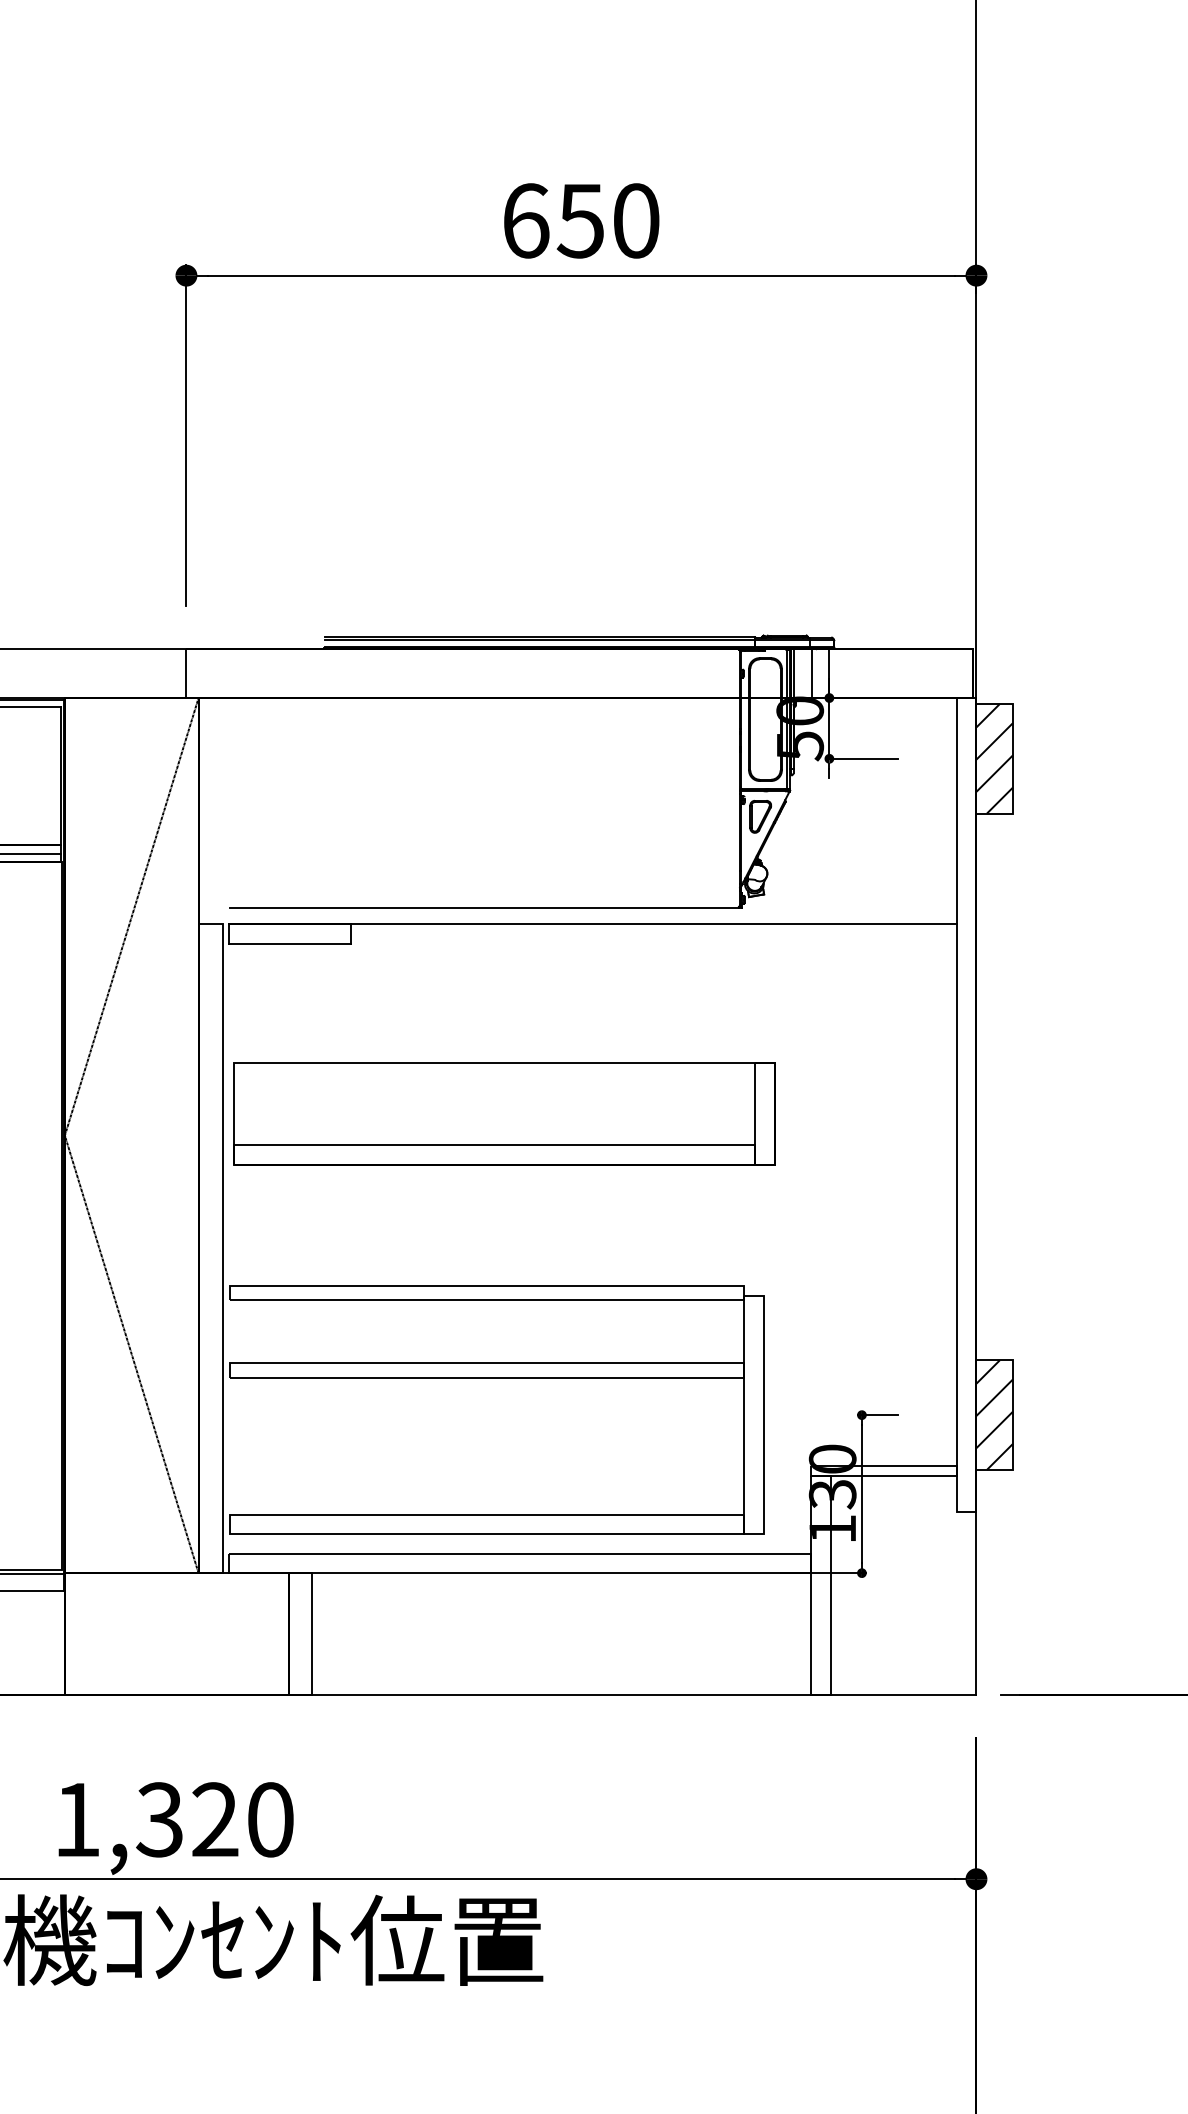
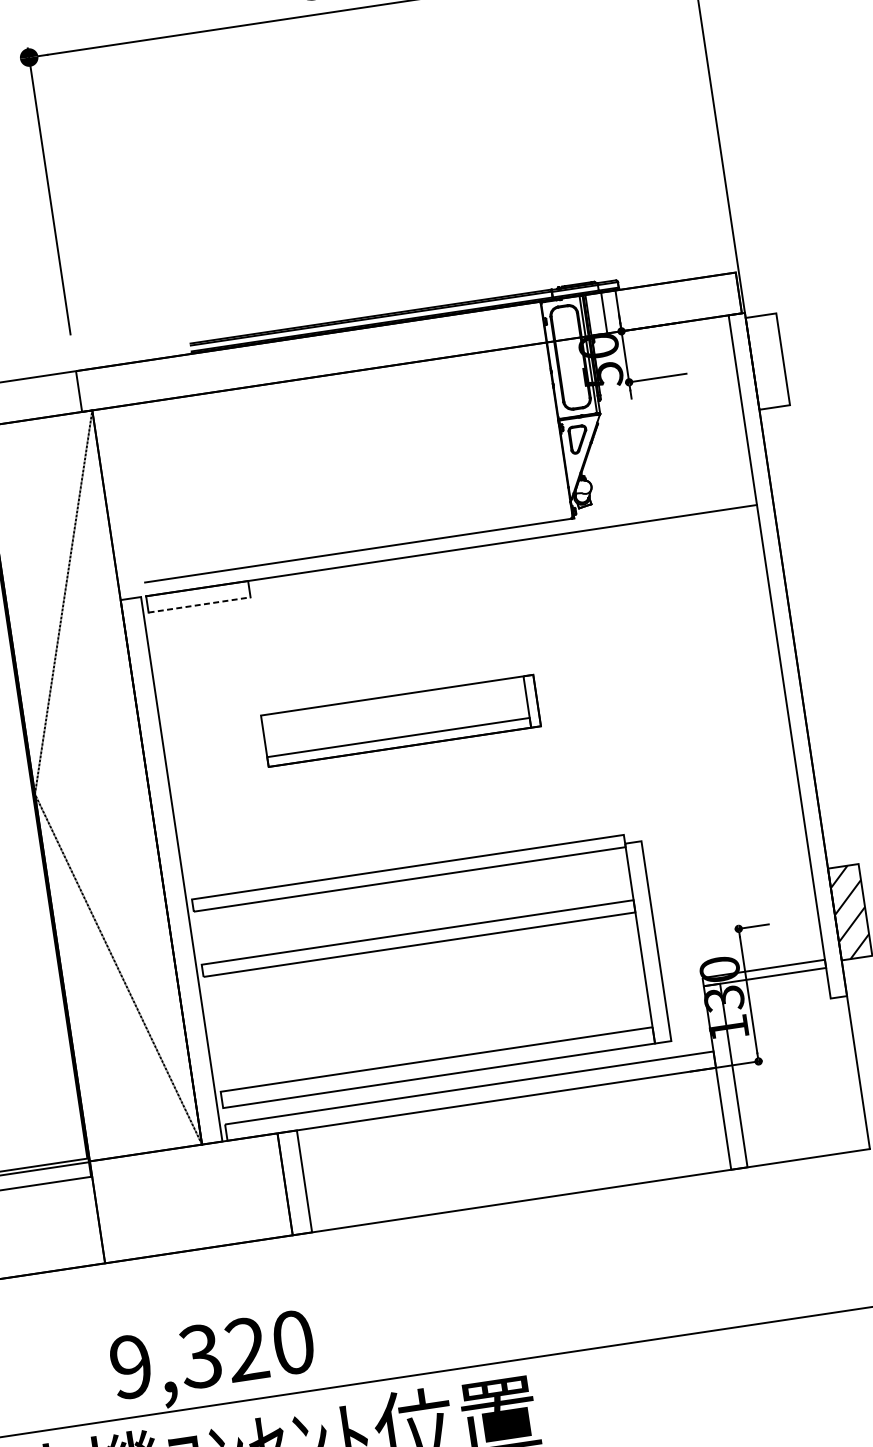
hatch: (994, 758) -> (767, 361), removed
line: (289, 943) -> (199, 604), solid -> dashed
part: (504, 1113) -> (401, 720), size x0.6
text: (76, 1819) -> (130, 1366), 1,320 -> 9,320

